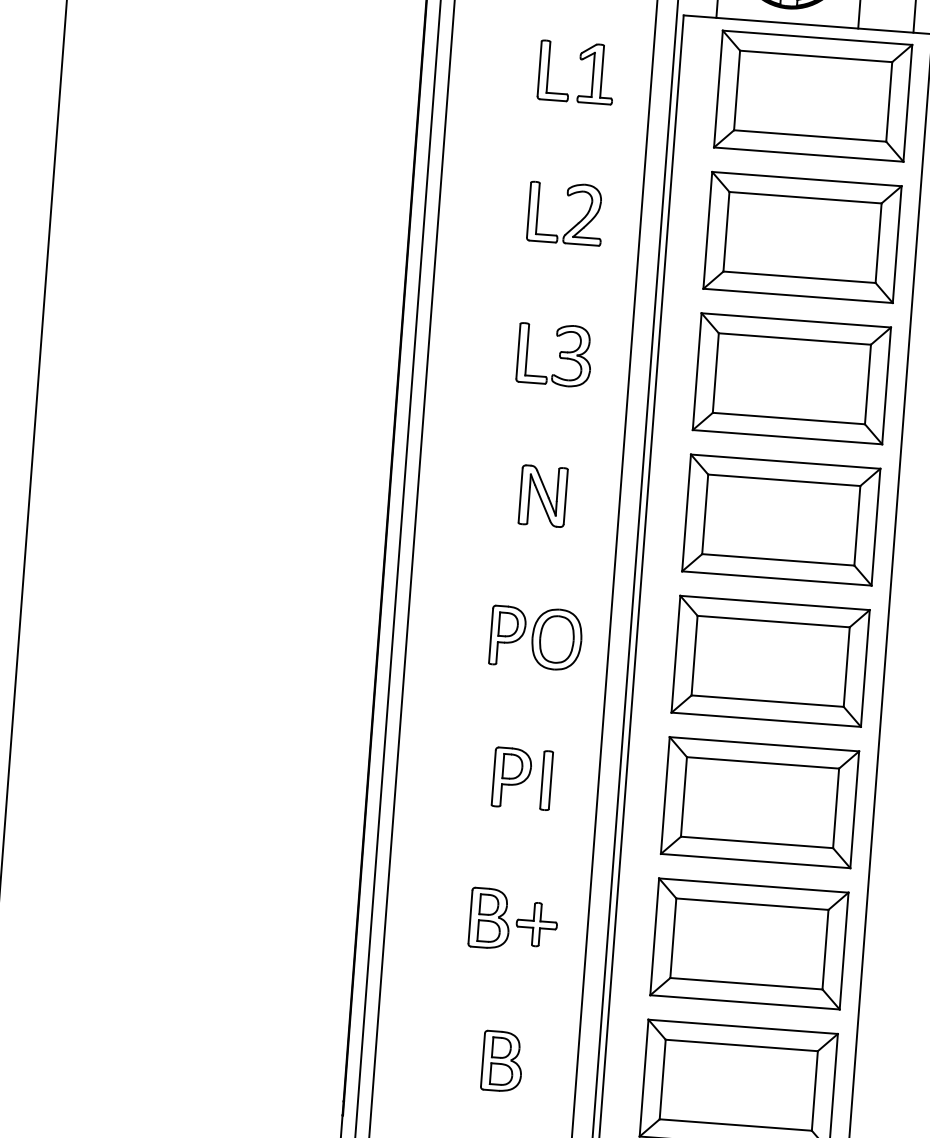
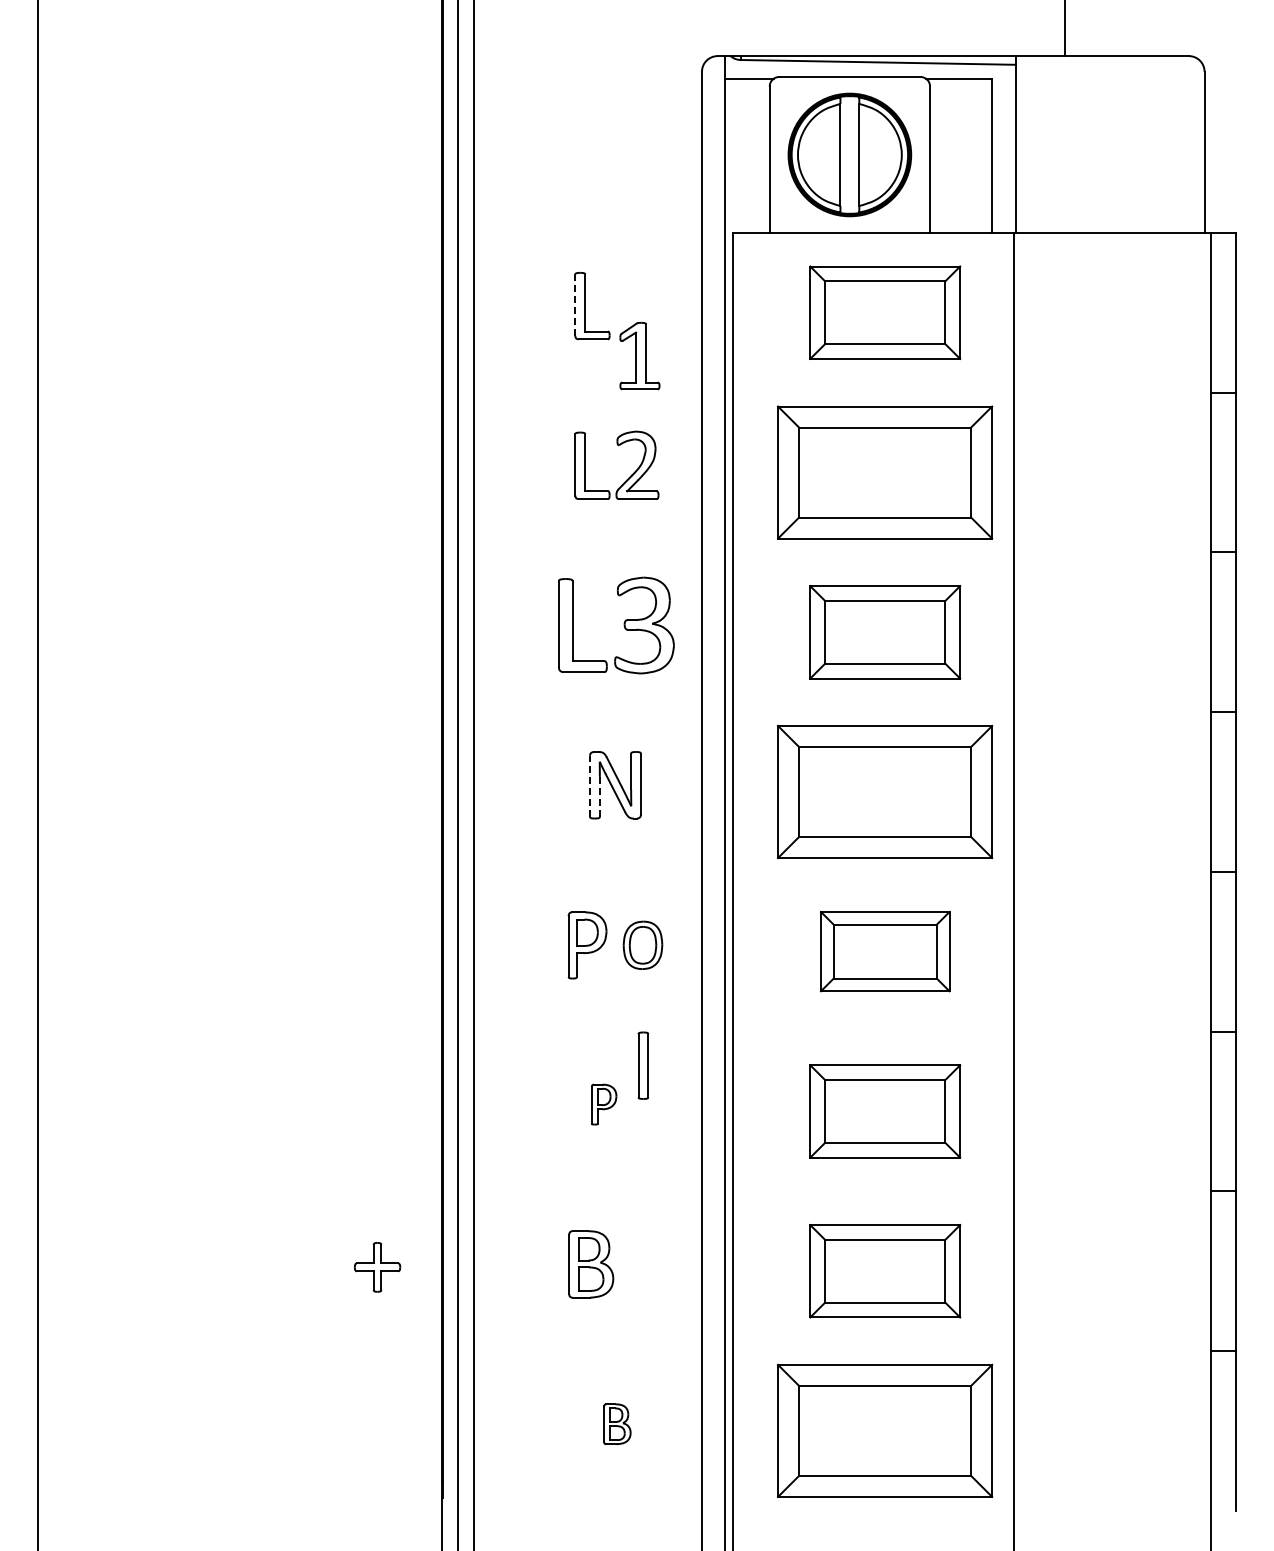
line: (539, 69) -> (575, 305), solid -> dashed
part: (596, 73) -> (639, 355), moved
part: (813, 95) -> (885, 312), size x0.7
part: (554, 354) -> (616, 625), size x1.4
part: (792, 379) -> (885, 632), size x0.7
line: (521, 495) -> (590, 786), solid -> dashed
line: (528, 505) -> (599, 796), solid -> dashed
part: (556, 639) -> (642, 945), size x0.7
part: (771, 661) -> (885, 951), size x0.6
part: (511, 777) -> (603, 1104), size x0.6
part: (546, 780) -> (643, 1065), moved
part: (760, 802) -> (885, 1111), size x0.7
part: (536, 924) -> (377, 1267), moved
part: (749, 944) -> (885, 1271), size x0.7
part: (502, 1061) -> (617, 1424), size x0.6

